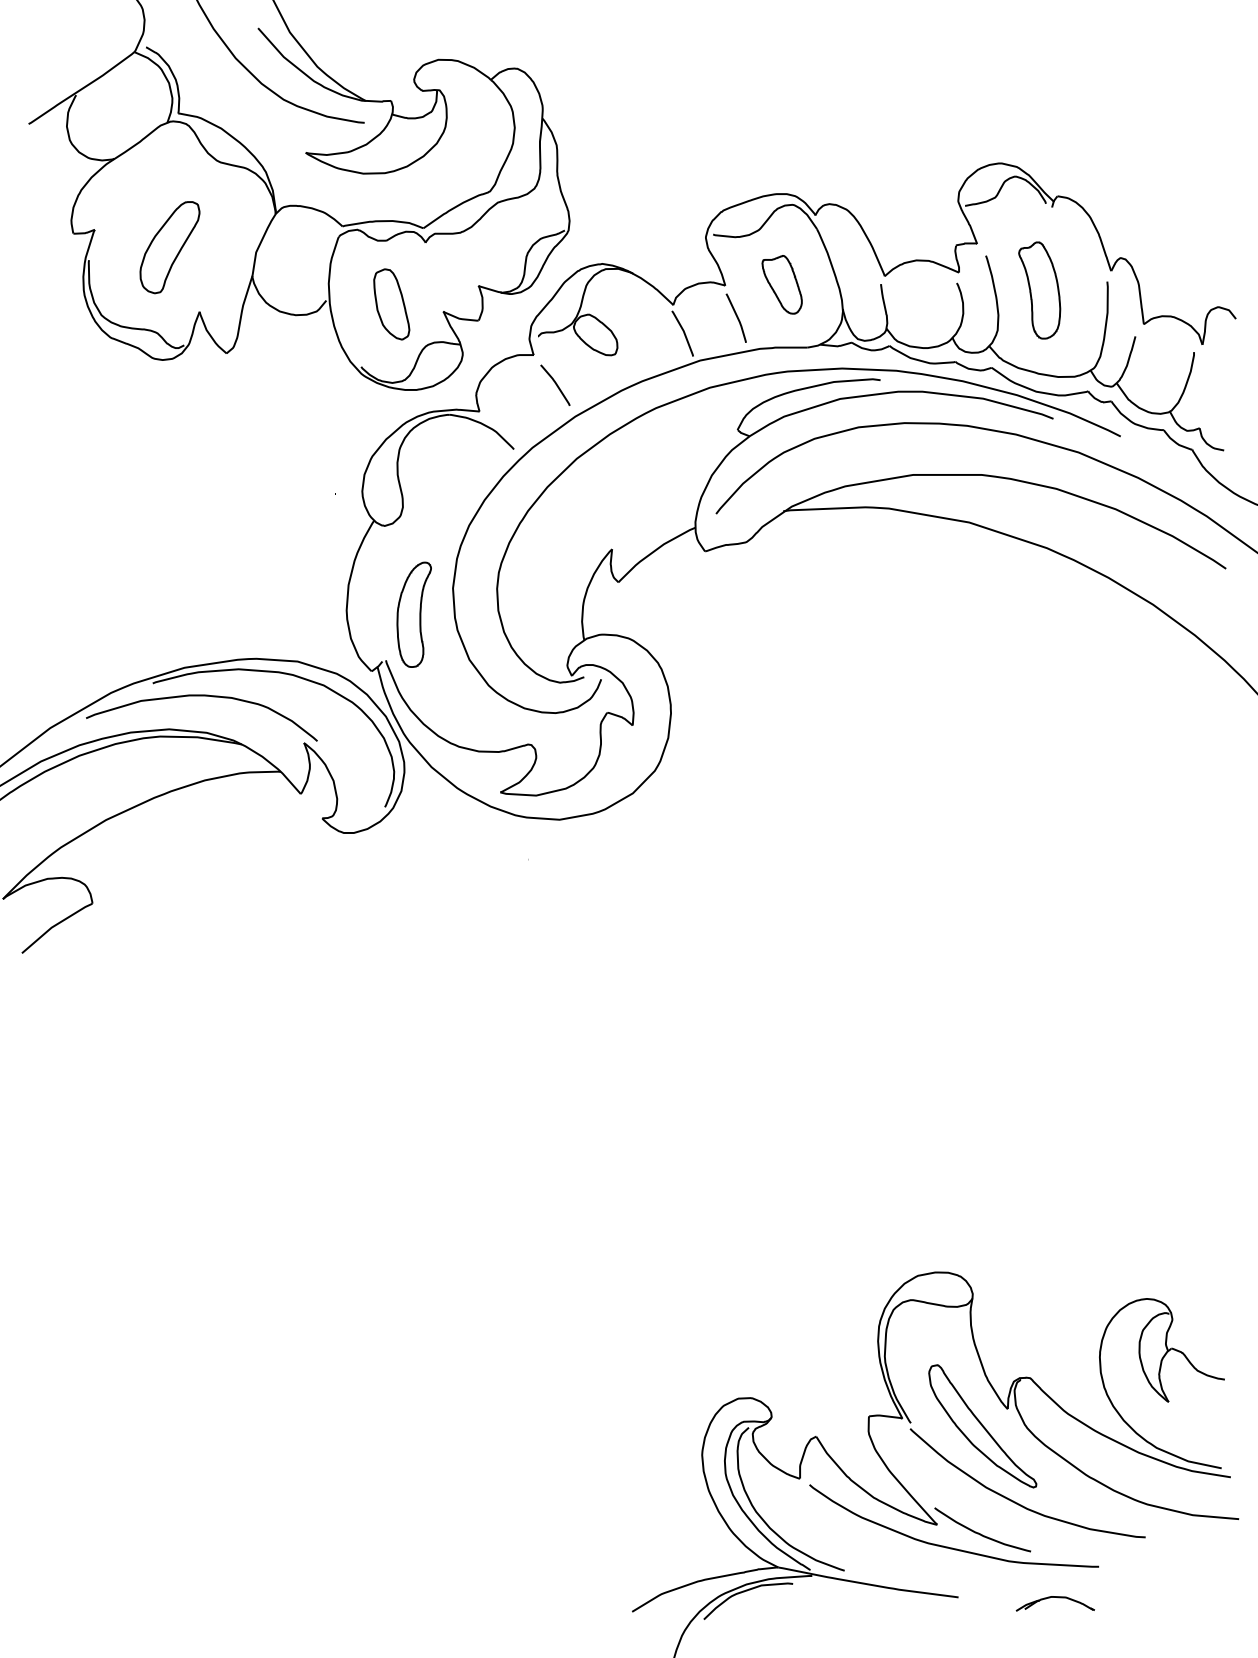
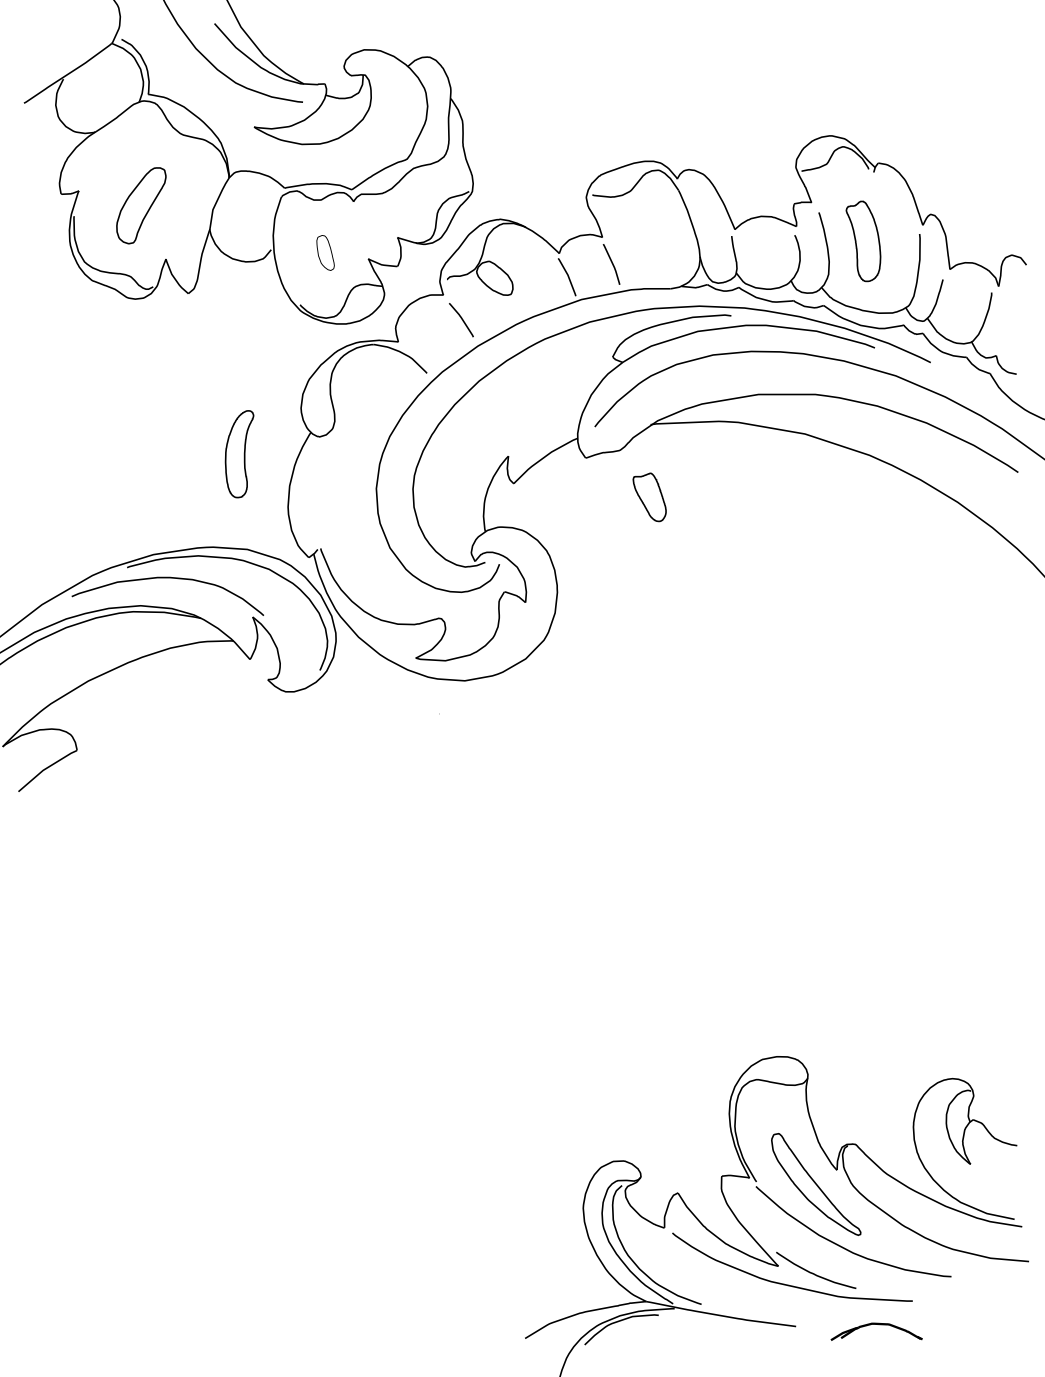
part: (781, 284) -> (649, 497), moved
part: (391, 304) -> (325, 253), size x0.6
part: (413, 614) -> (238, 453), moved
part: (1054, 1603) -> (875, 1331), size x1.4

